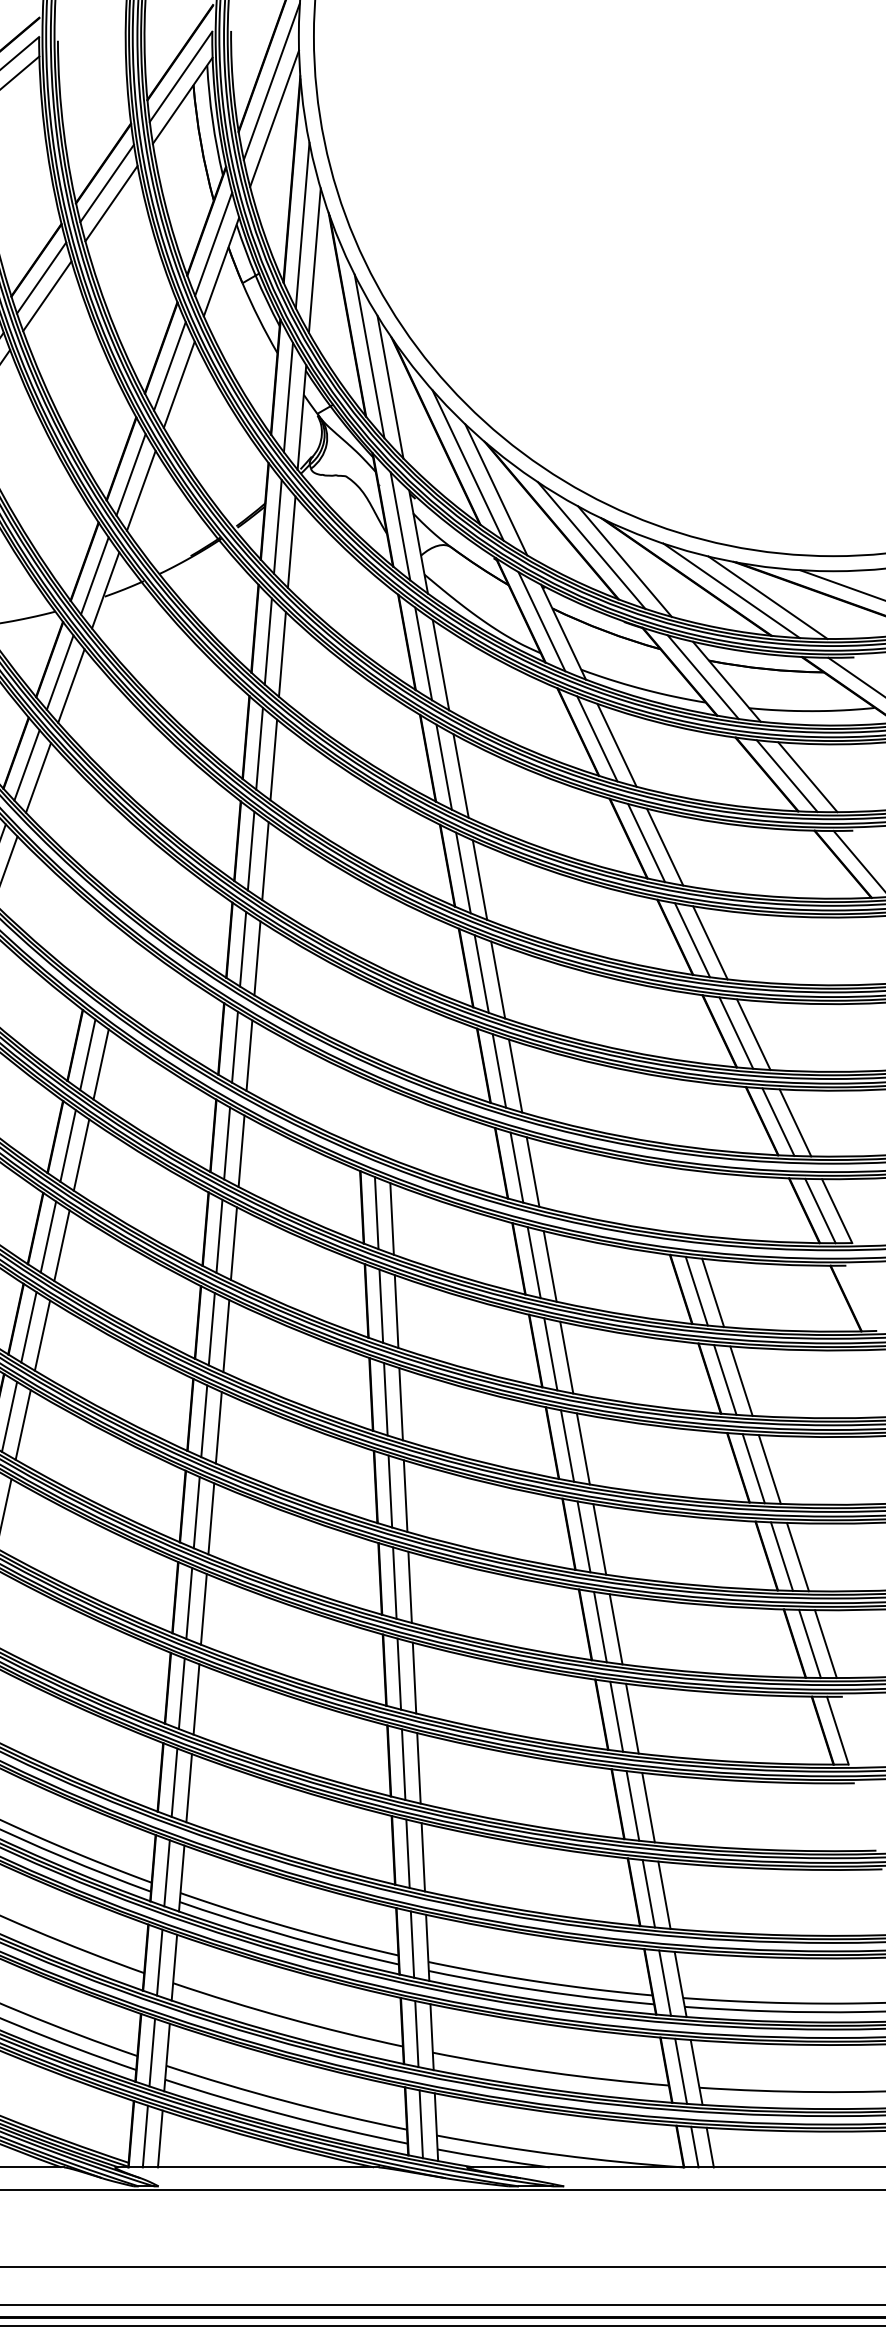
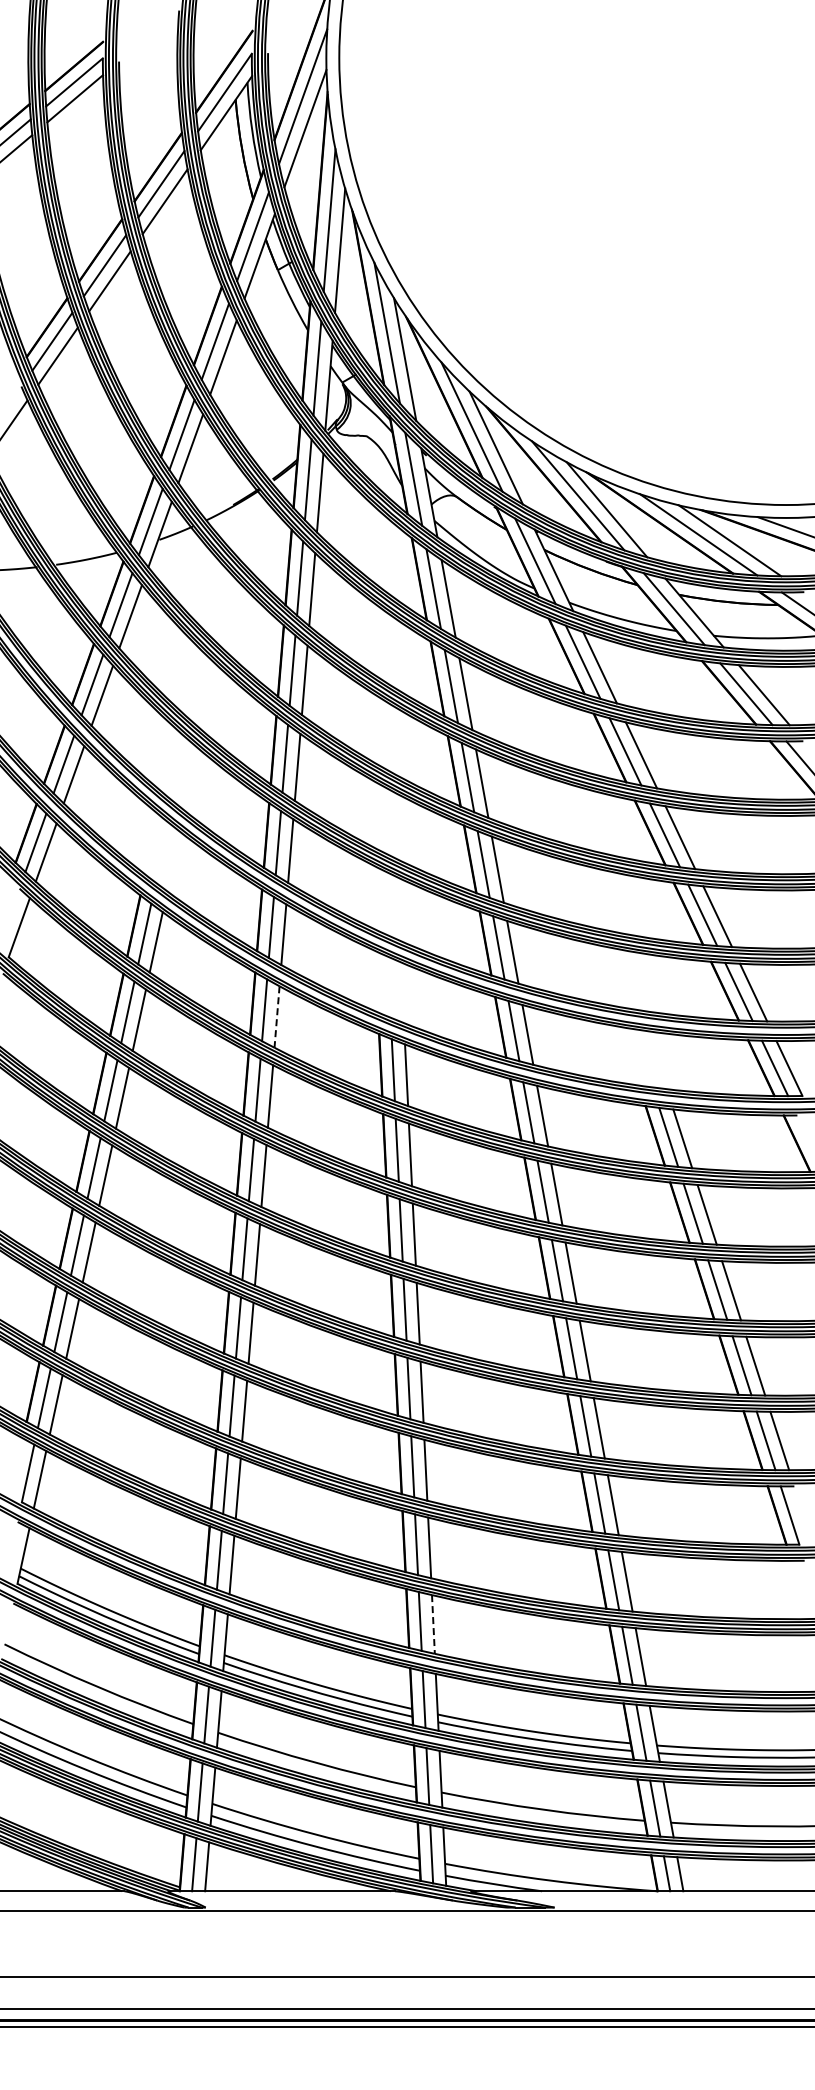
line: (242, 1151) -> (277, 1017), solid -> dashed
line: (423, 1857) -> (433, 1624), solid -> dashed

